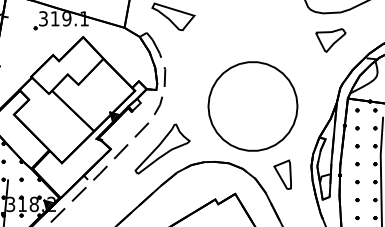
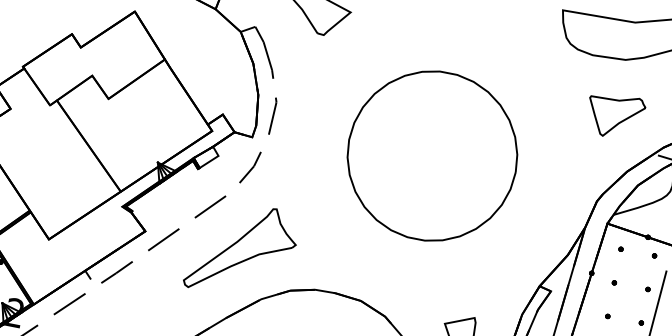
part: (330, 40) -> (614, 115), moved
part: (252, 106) -> (431, 155), moved

